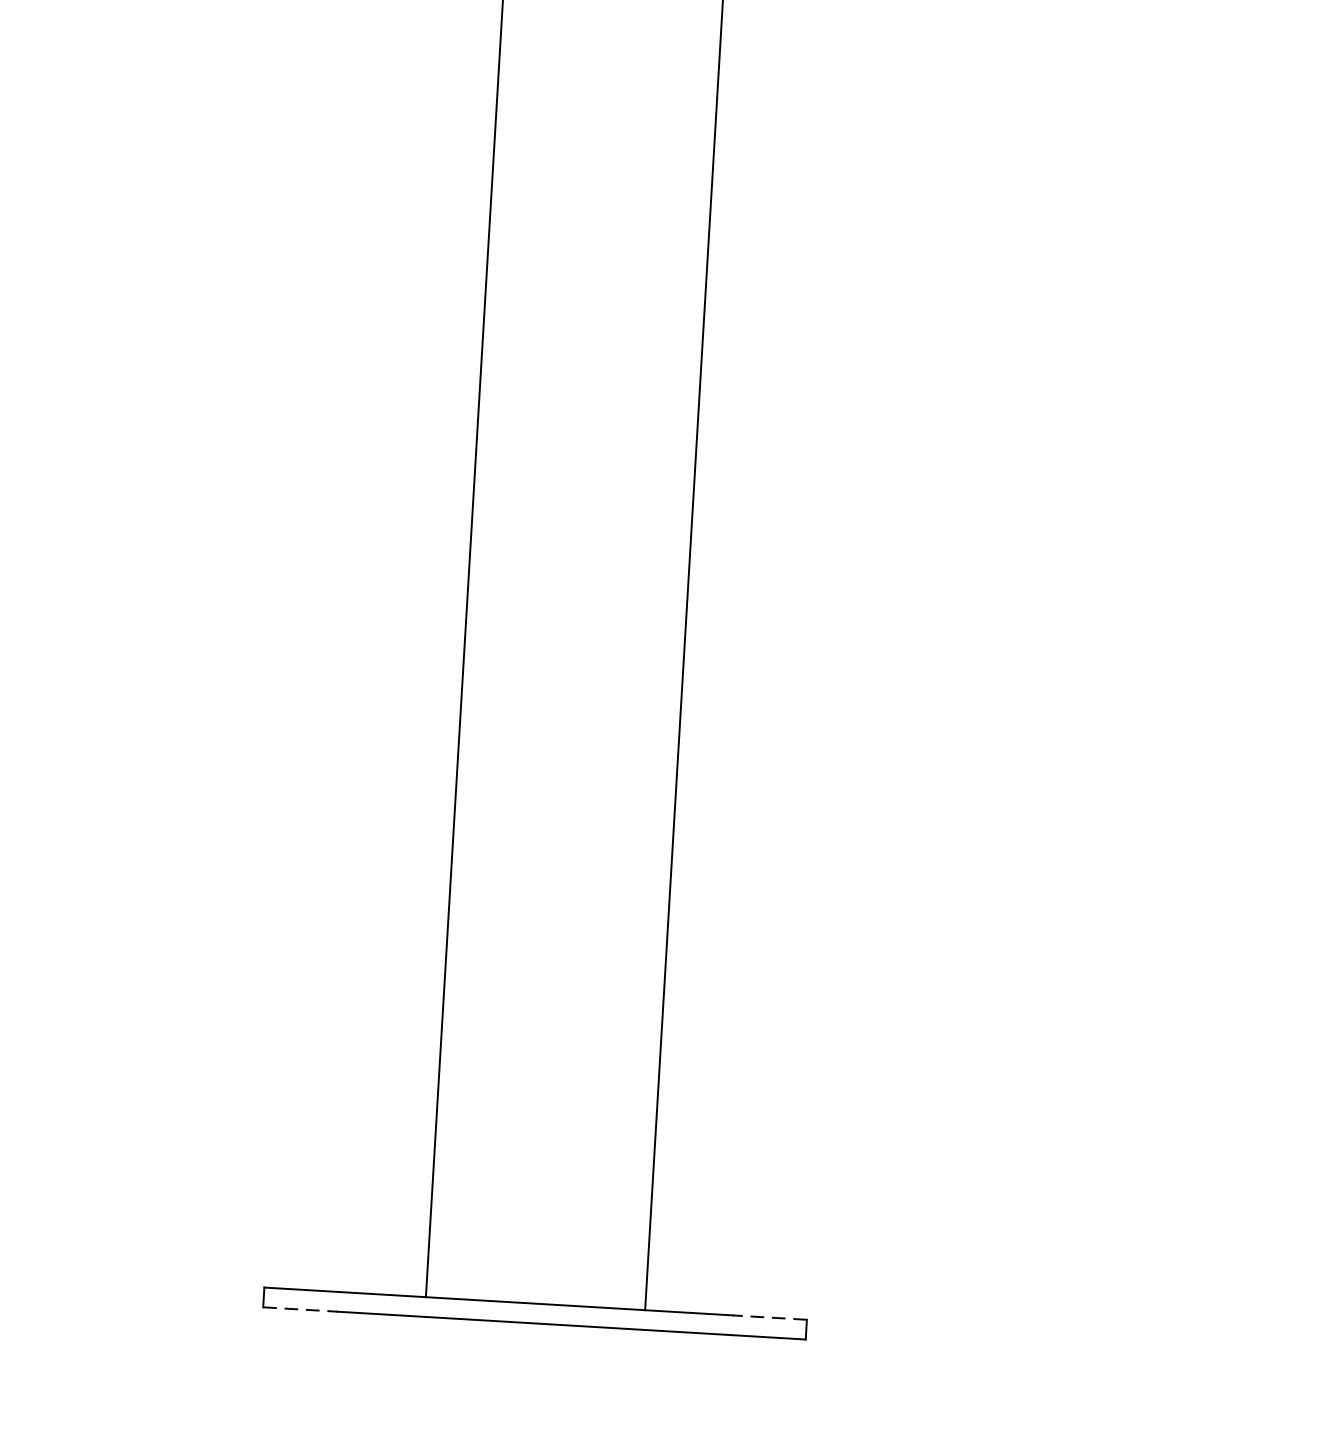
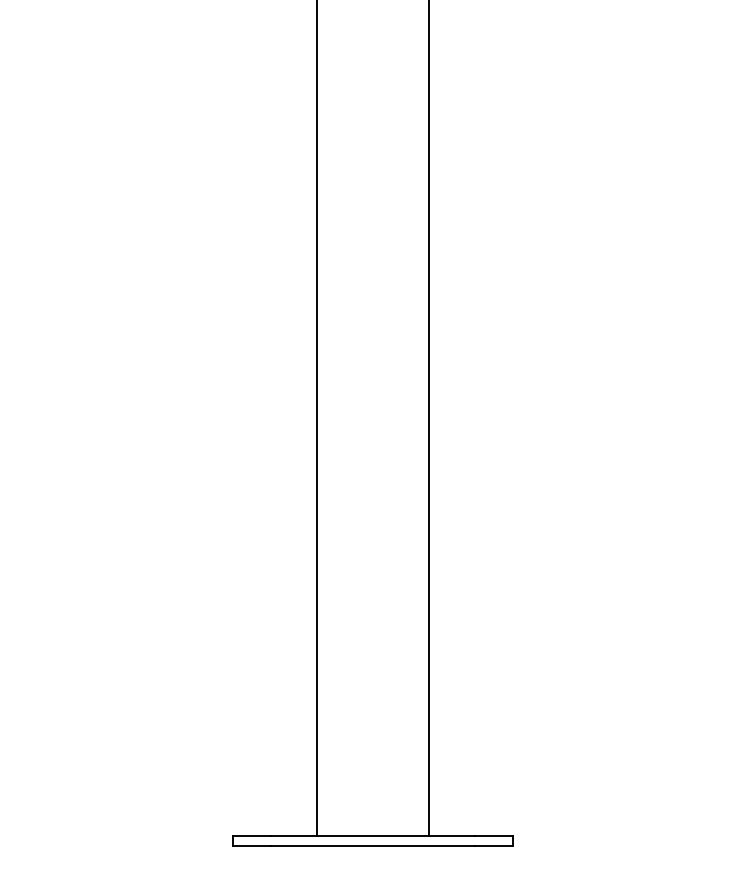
line: (300, 1308) -> (252, 845), dashed -> solid
line: (769, 1317) -> (493, 835), dashed -> solid

